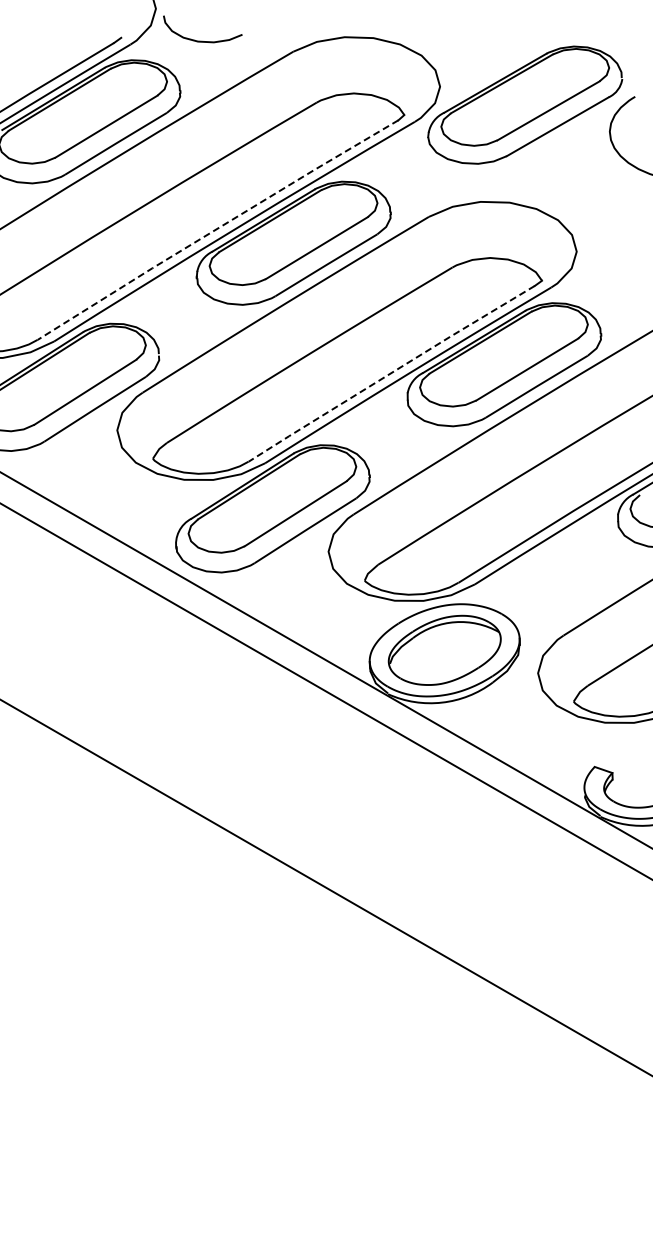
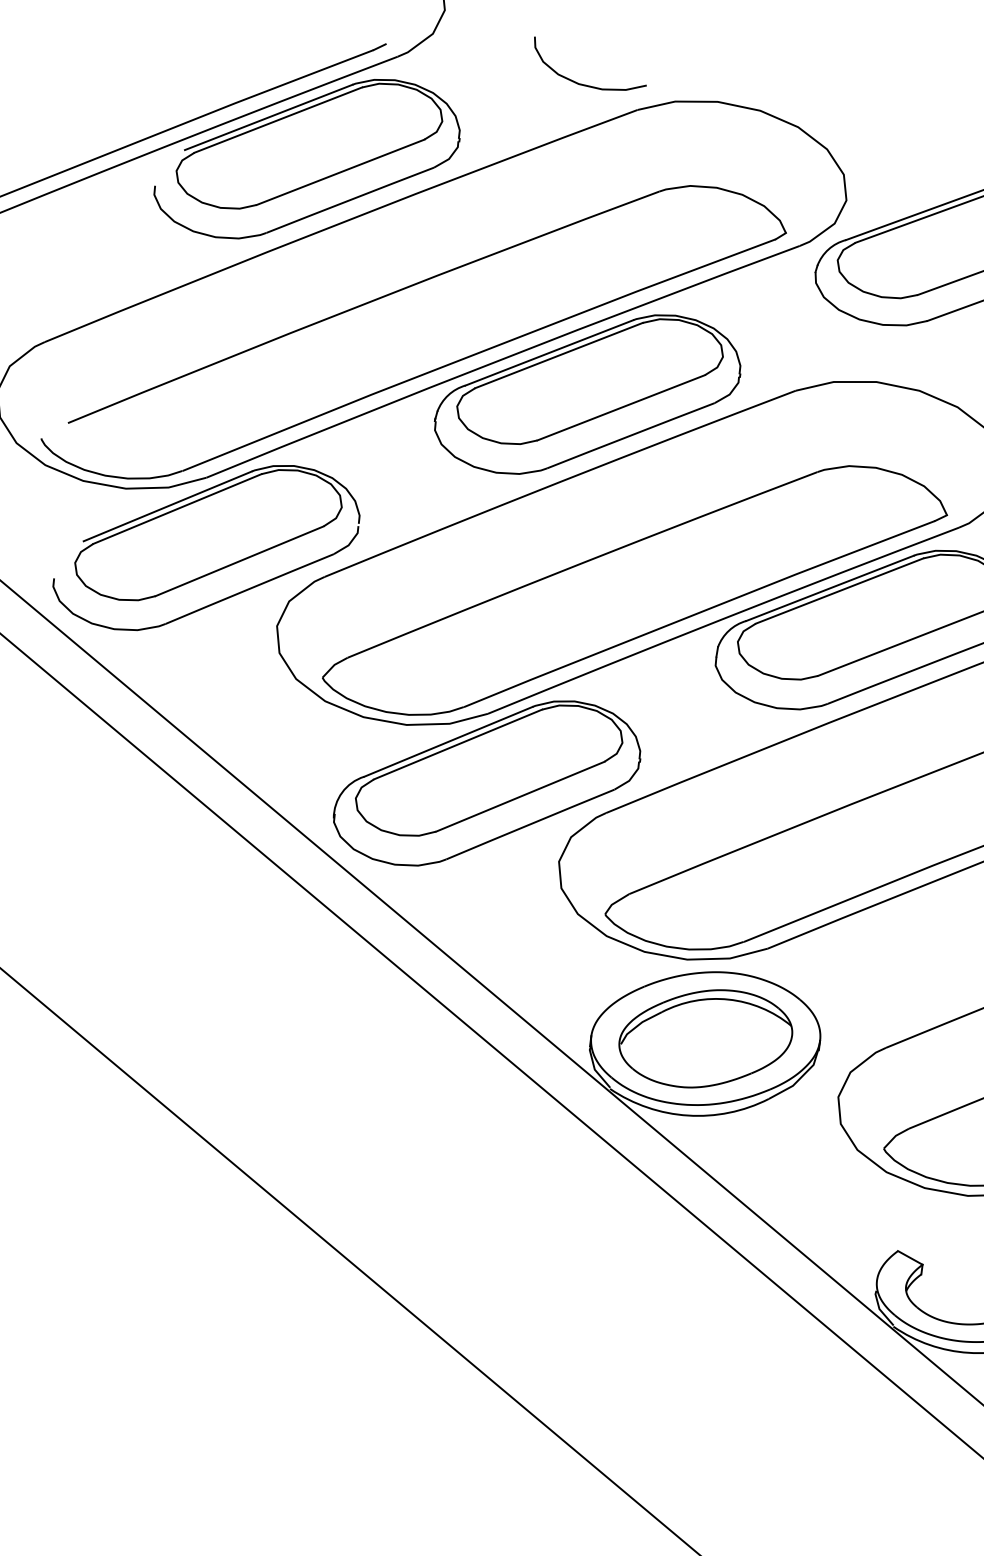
curve: (202, 40) -> (585, 83), moved
line: (217, 228) -> (478, 352), dashed -> solid
line: (390, 373) -> (697, 613), dashed -> solid

